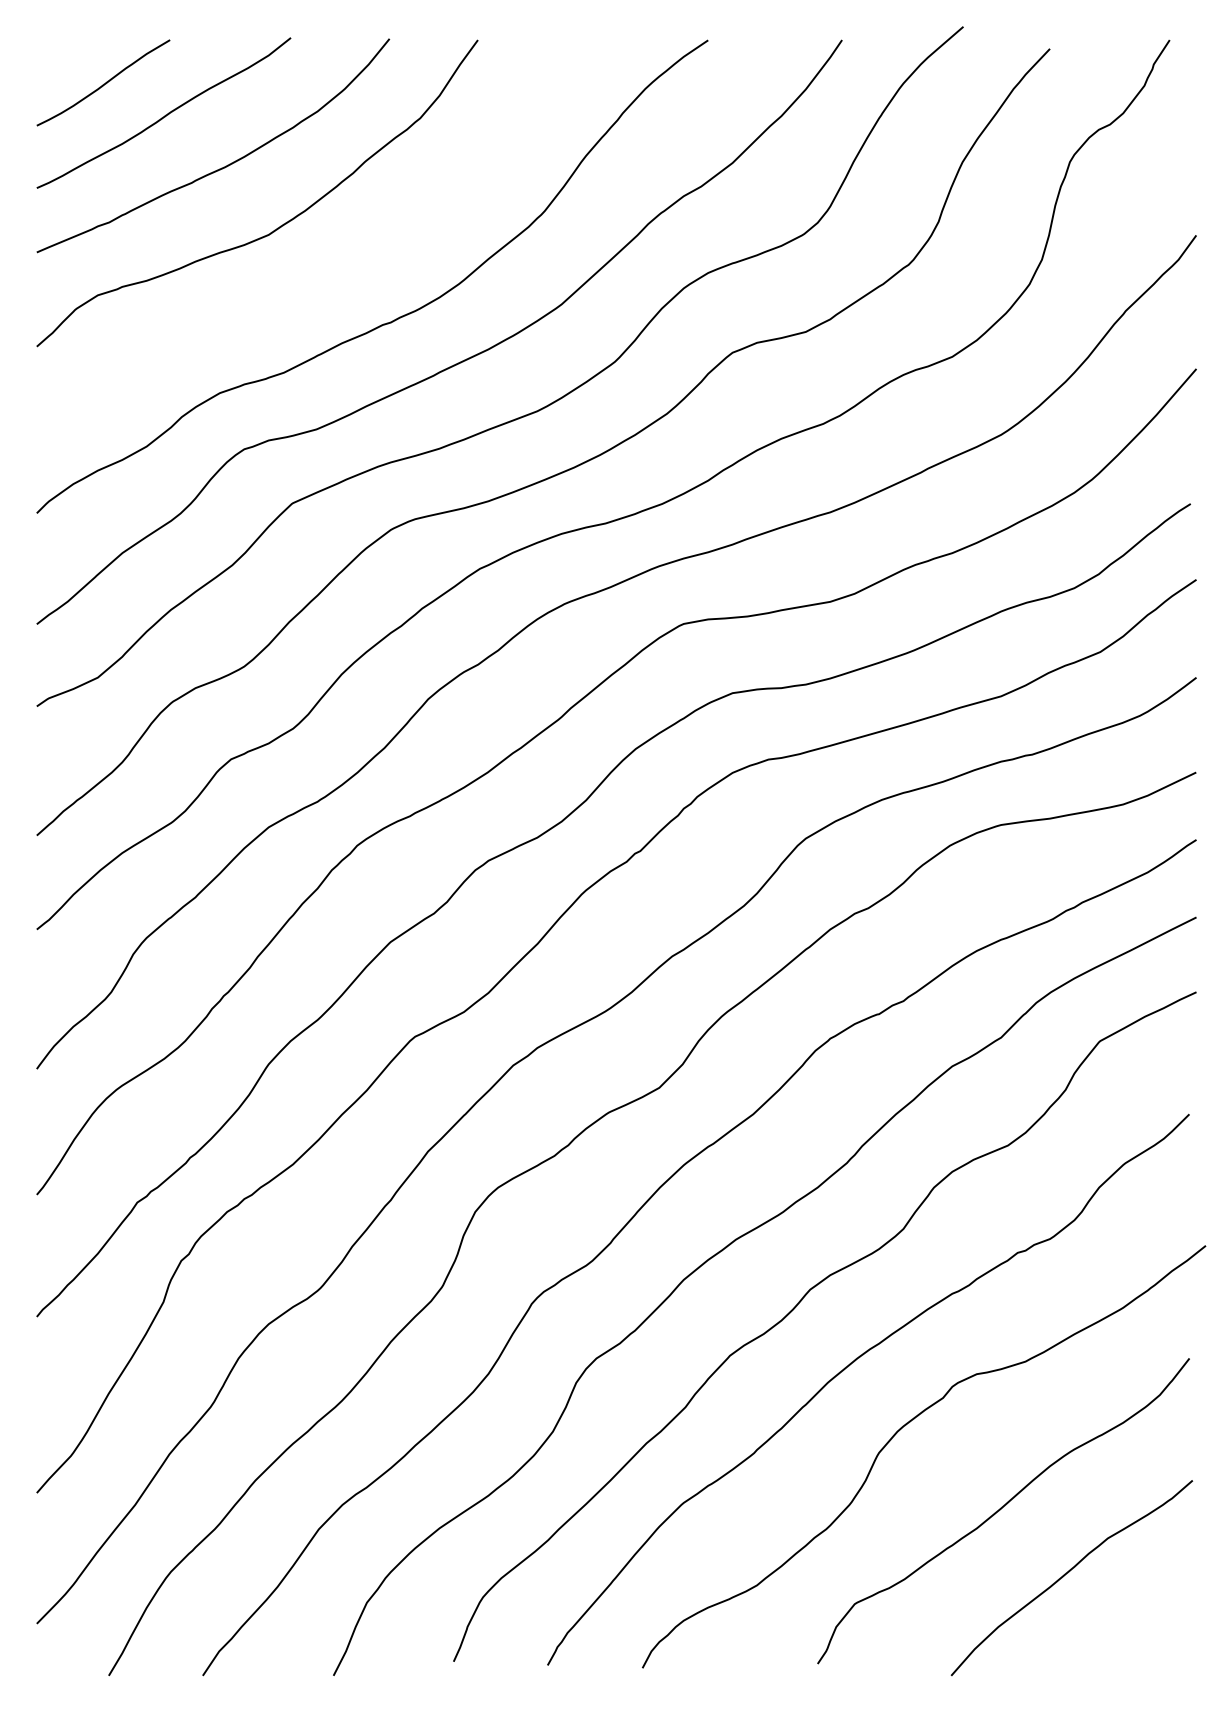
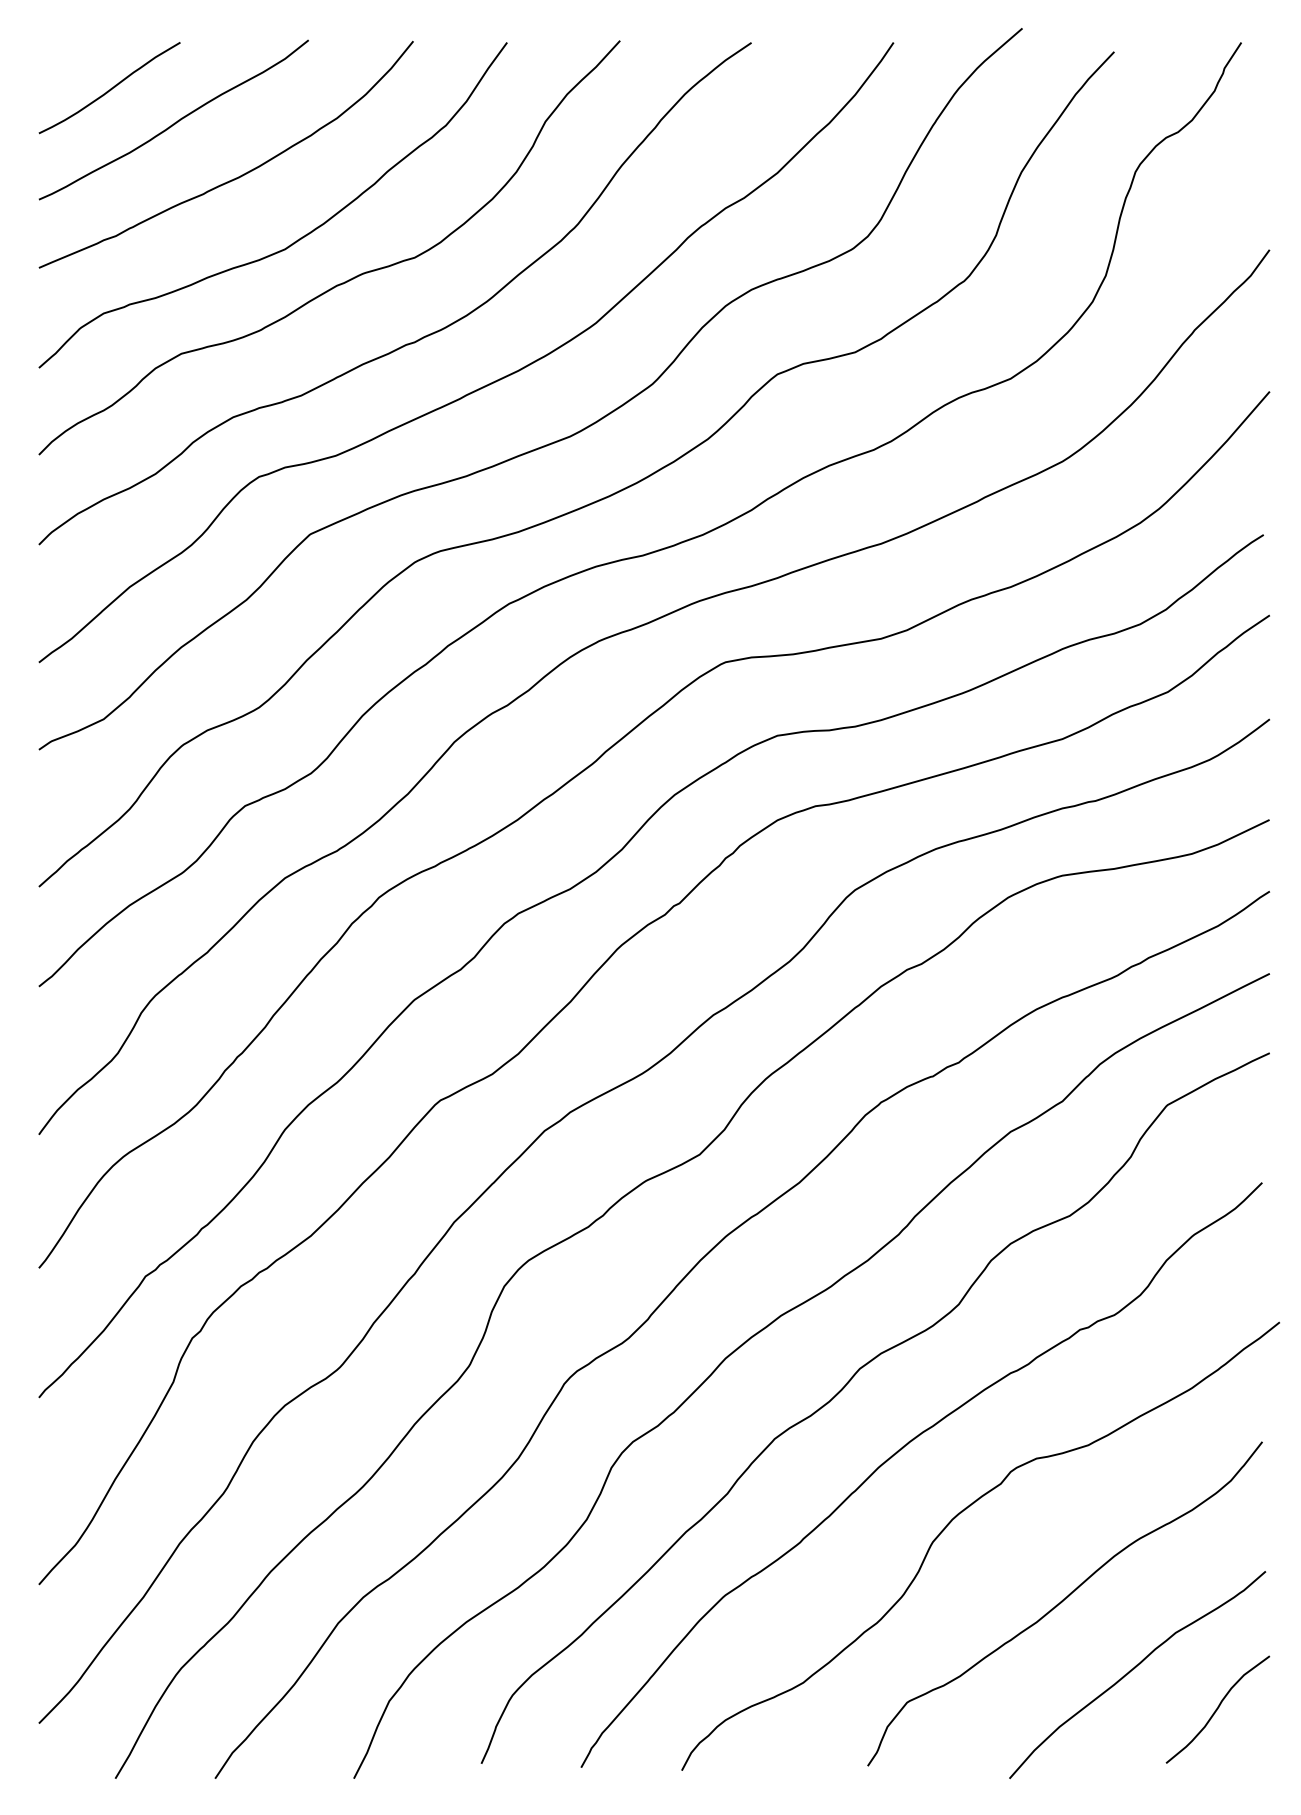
curve: (321, 266) -> (341, 282), added
curve: (1147, 1610) -> (1217, 1709), added

